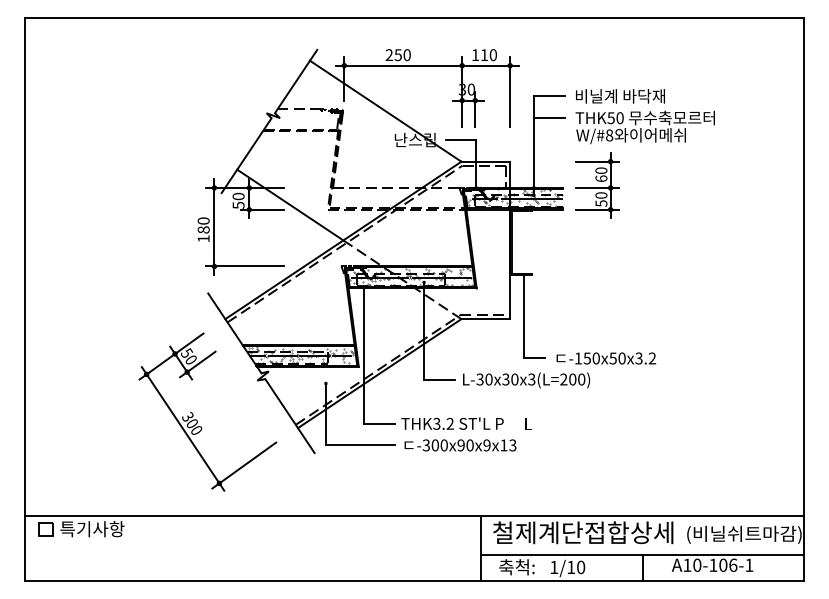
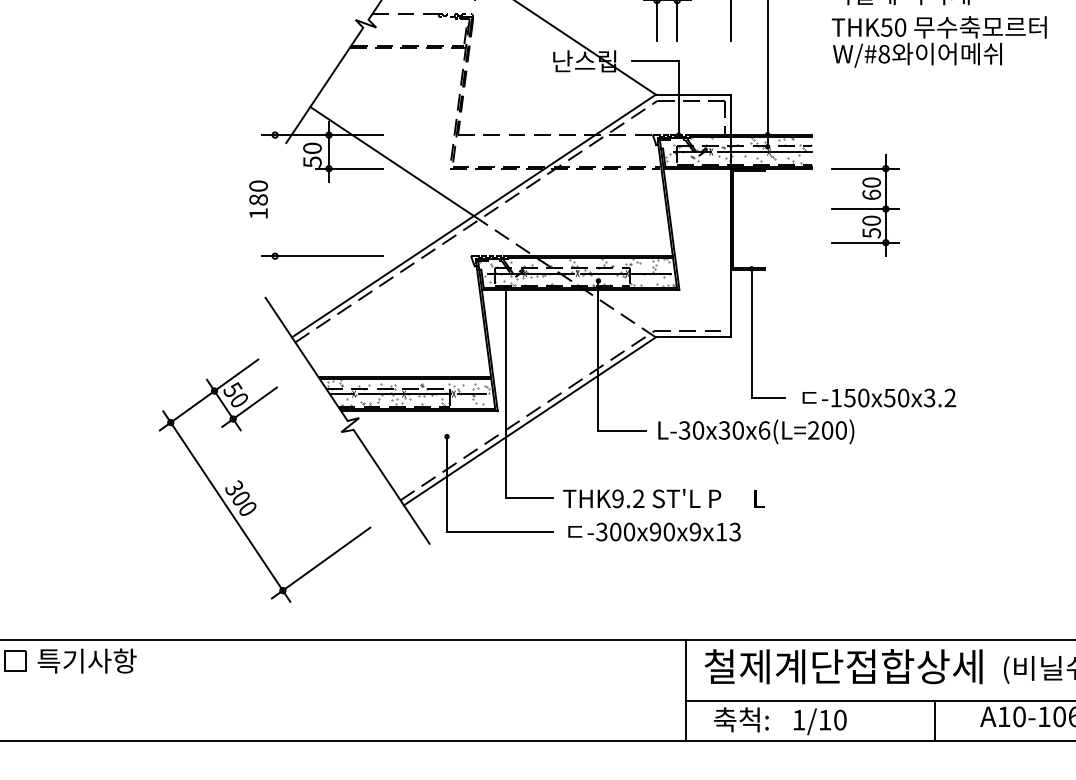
line: (548, 118) -> (790, 28), removed
part: (597, 185) -> (865, 205), moved
line: (214, 227) -> (275, 196), removed
text: (531, 379) -> (763, 430), L-30x30x3(L=200) -> L-30x30x6(L=200)
text: (436, 423) -> (617, 498), THK3.2 -> THK9.2

